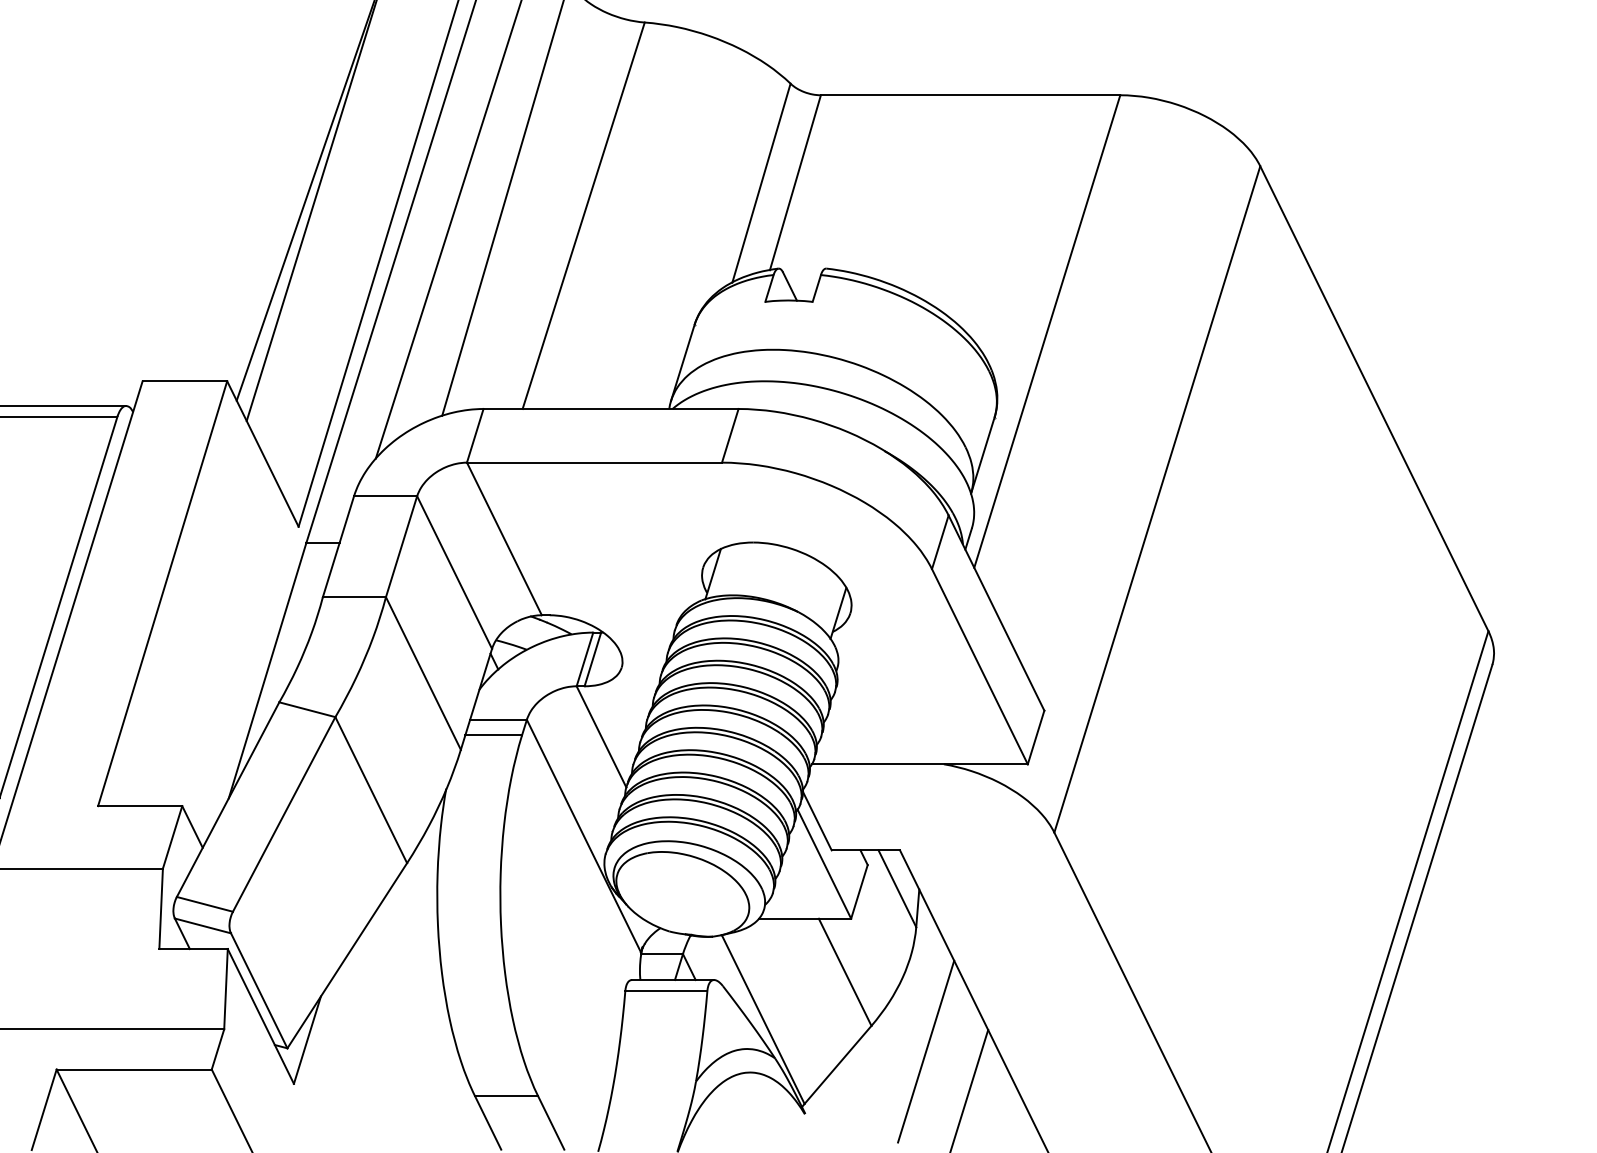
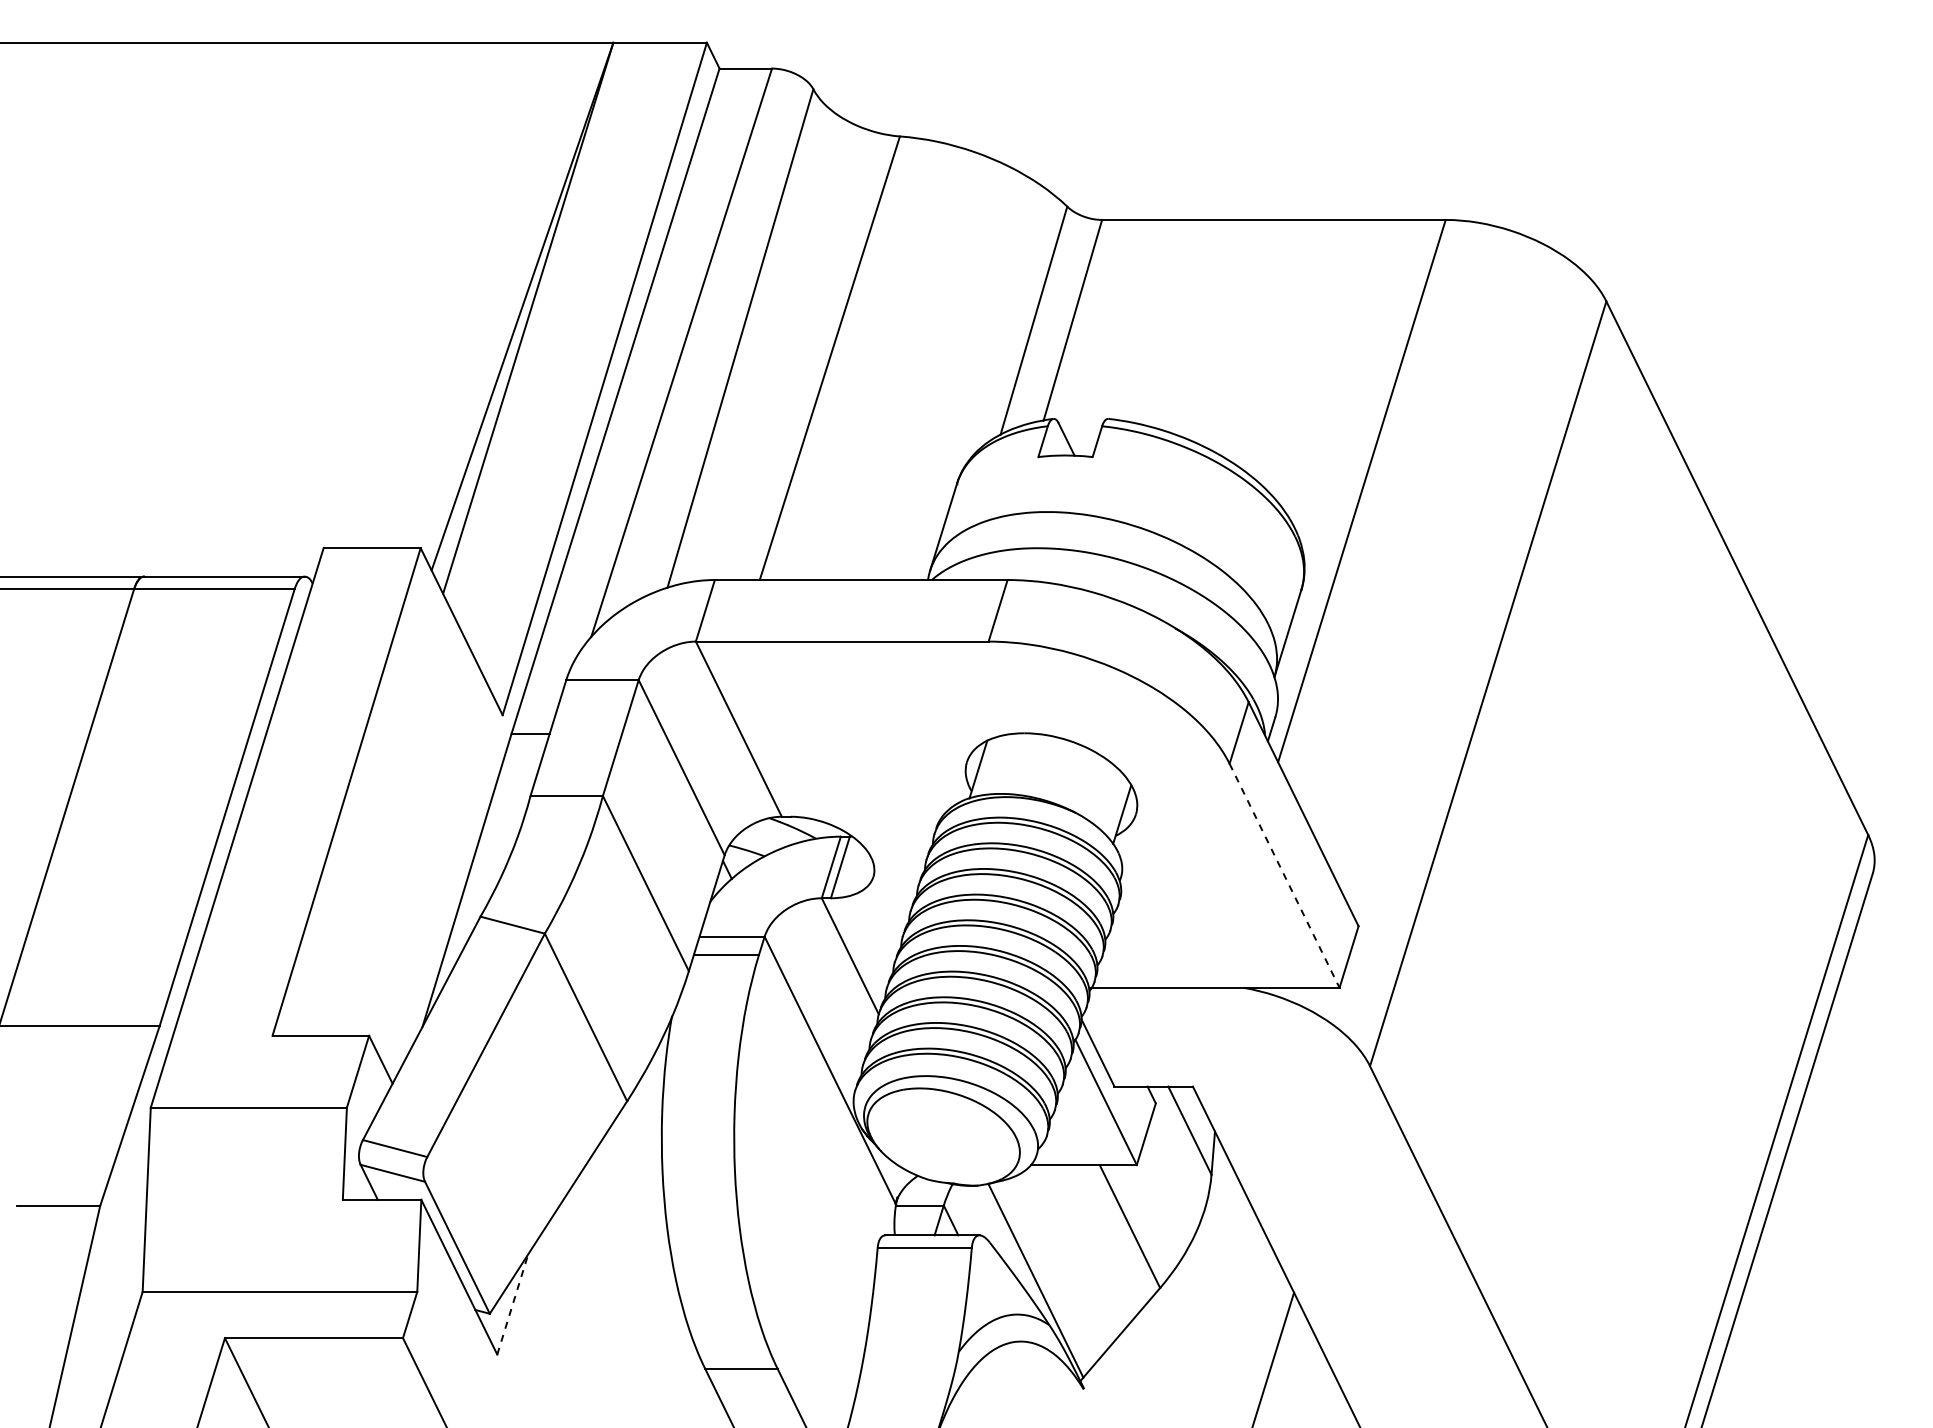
line: (979, 666) -> (1284, 875), solid -> dashed
line: (307, 1039) -> (512, 1303), solid -> dashed
line: (925, 1051) -> (1222, 1317), removed

